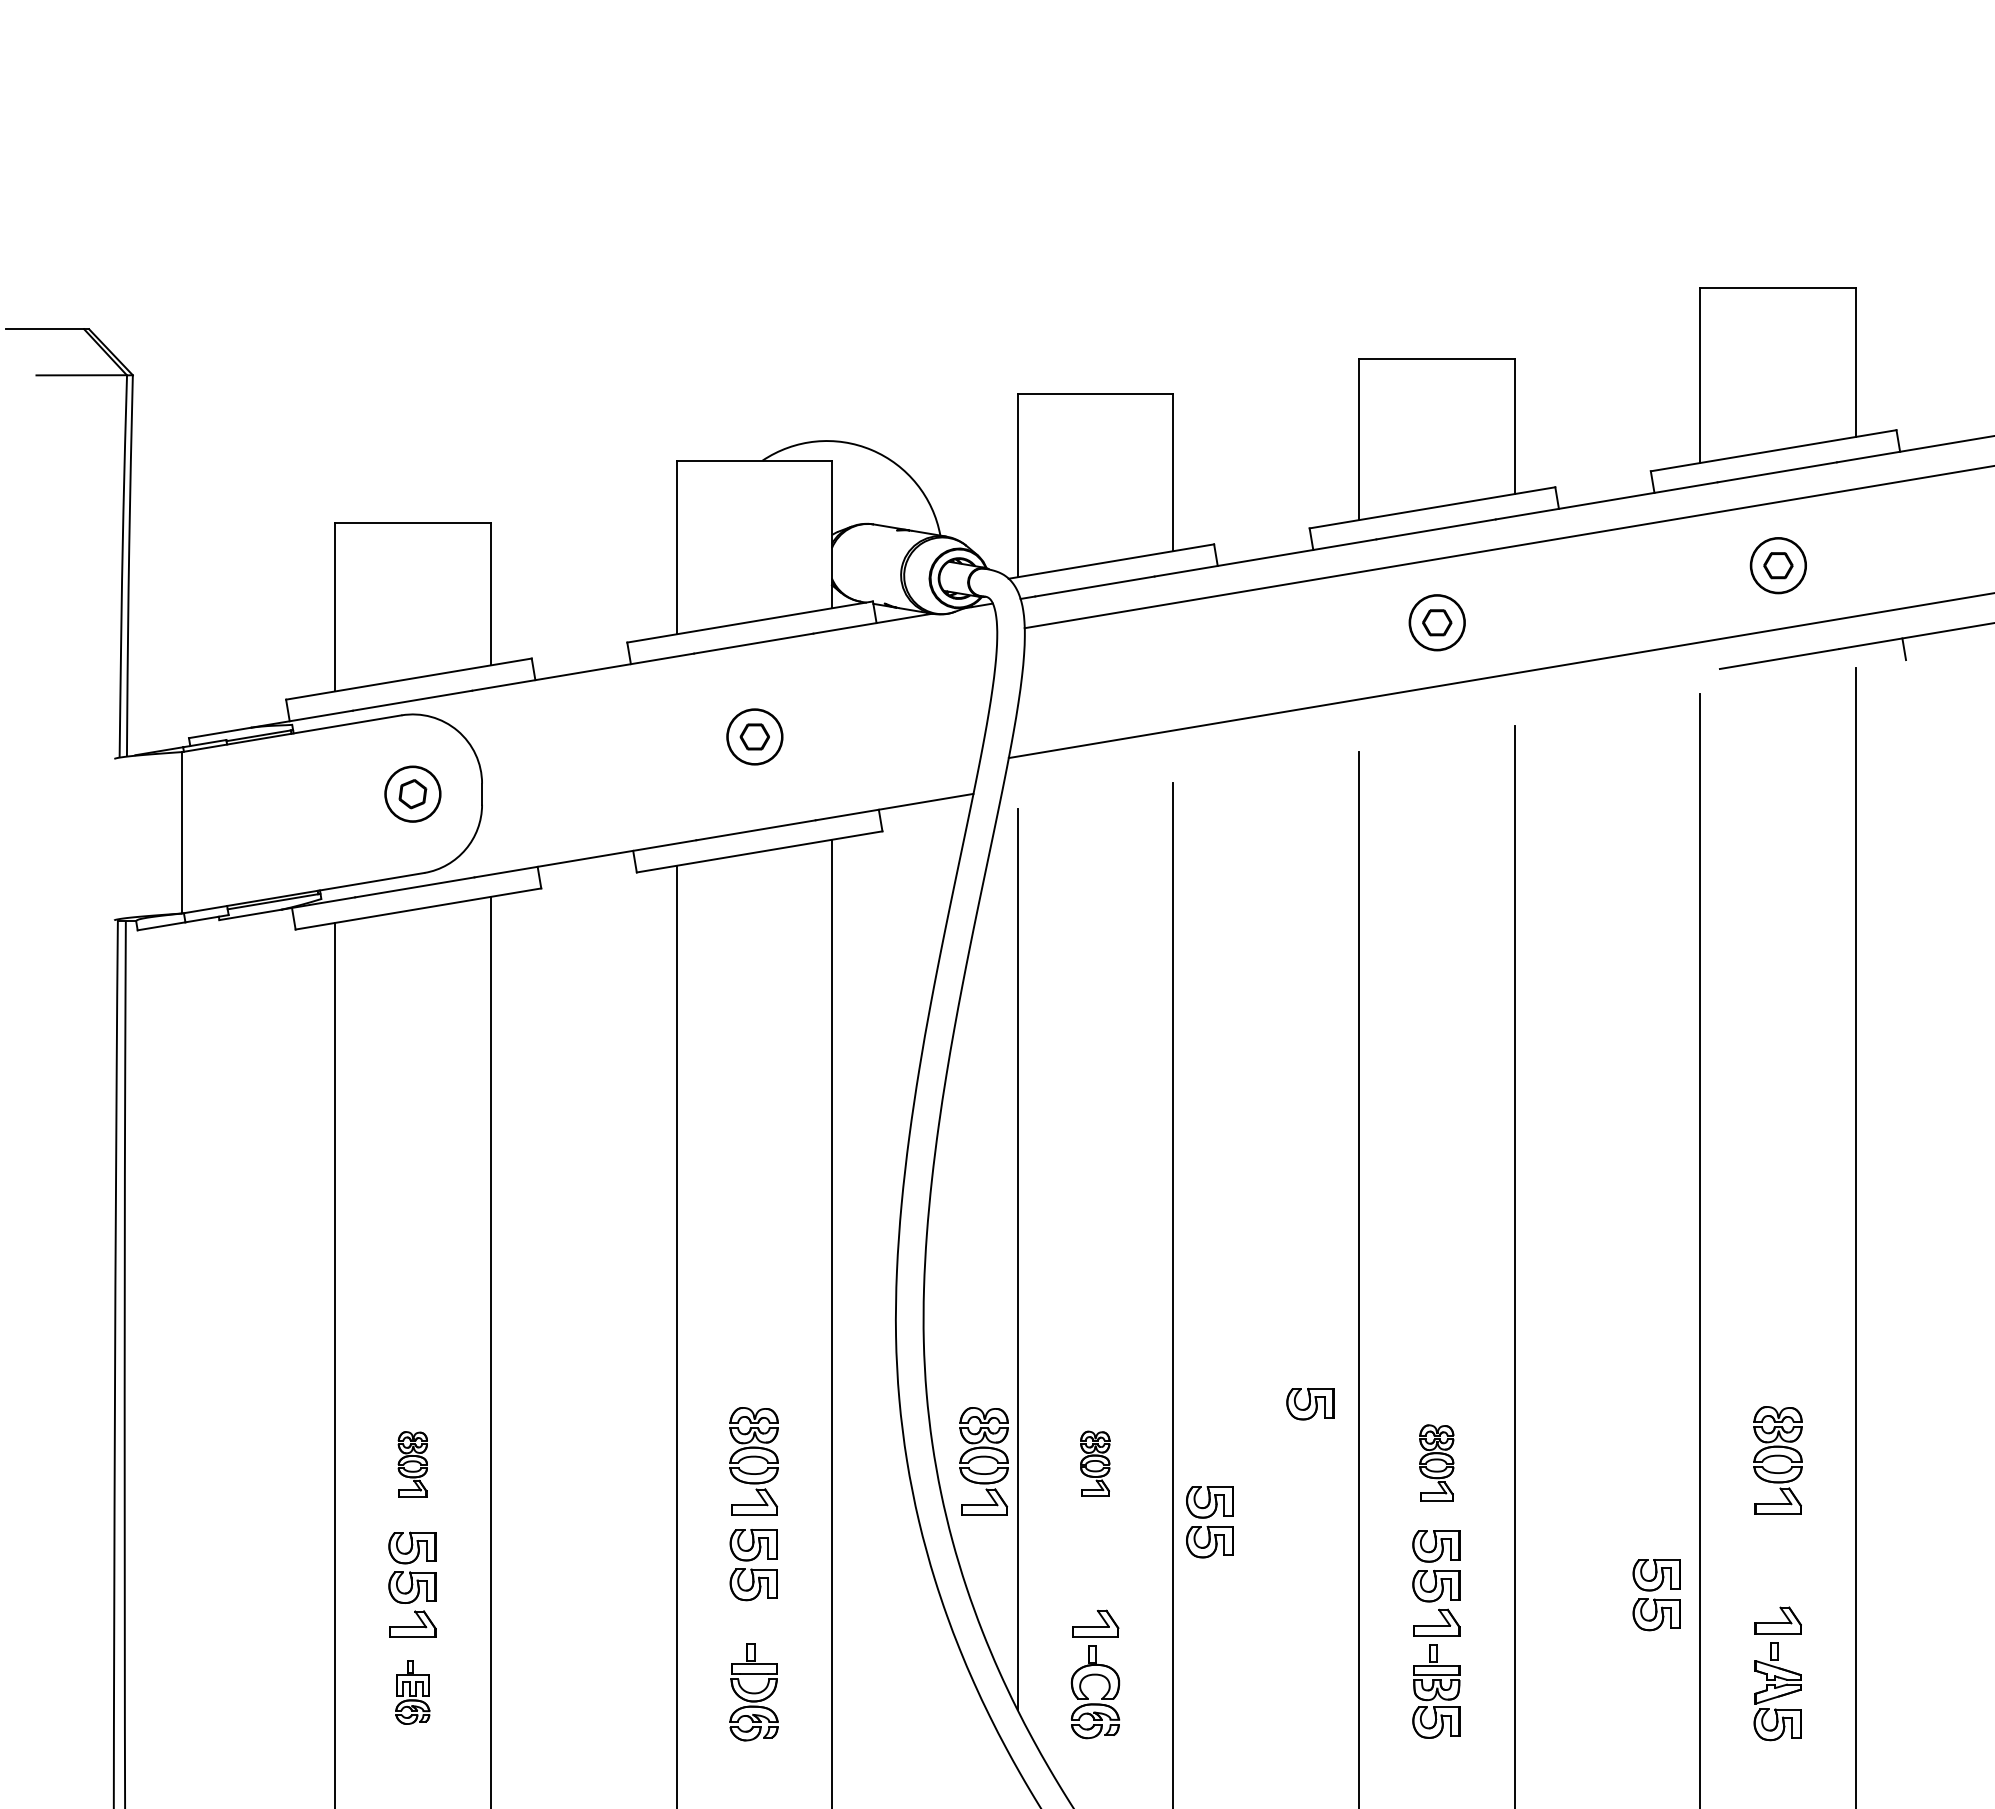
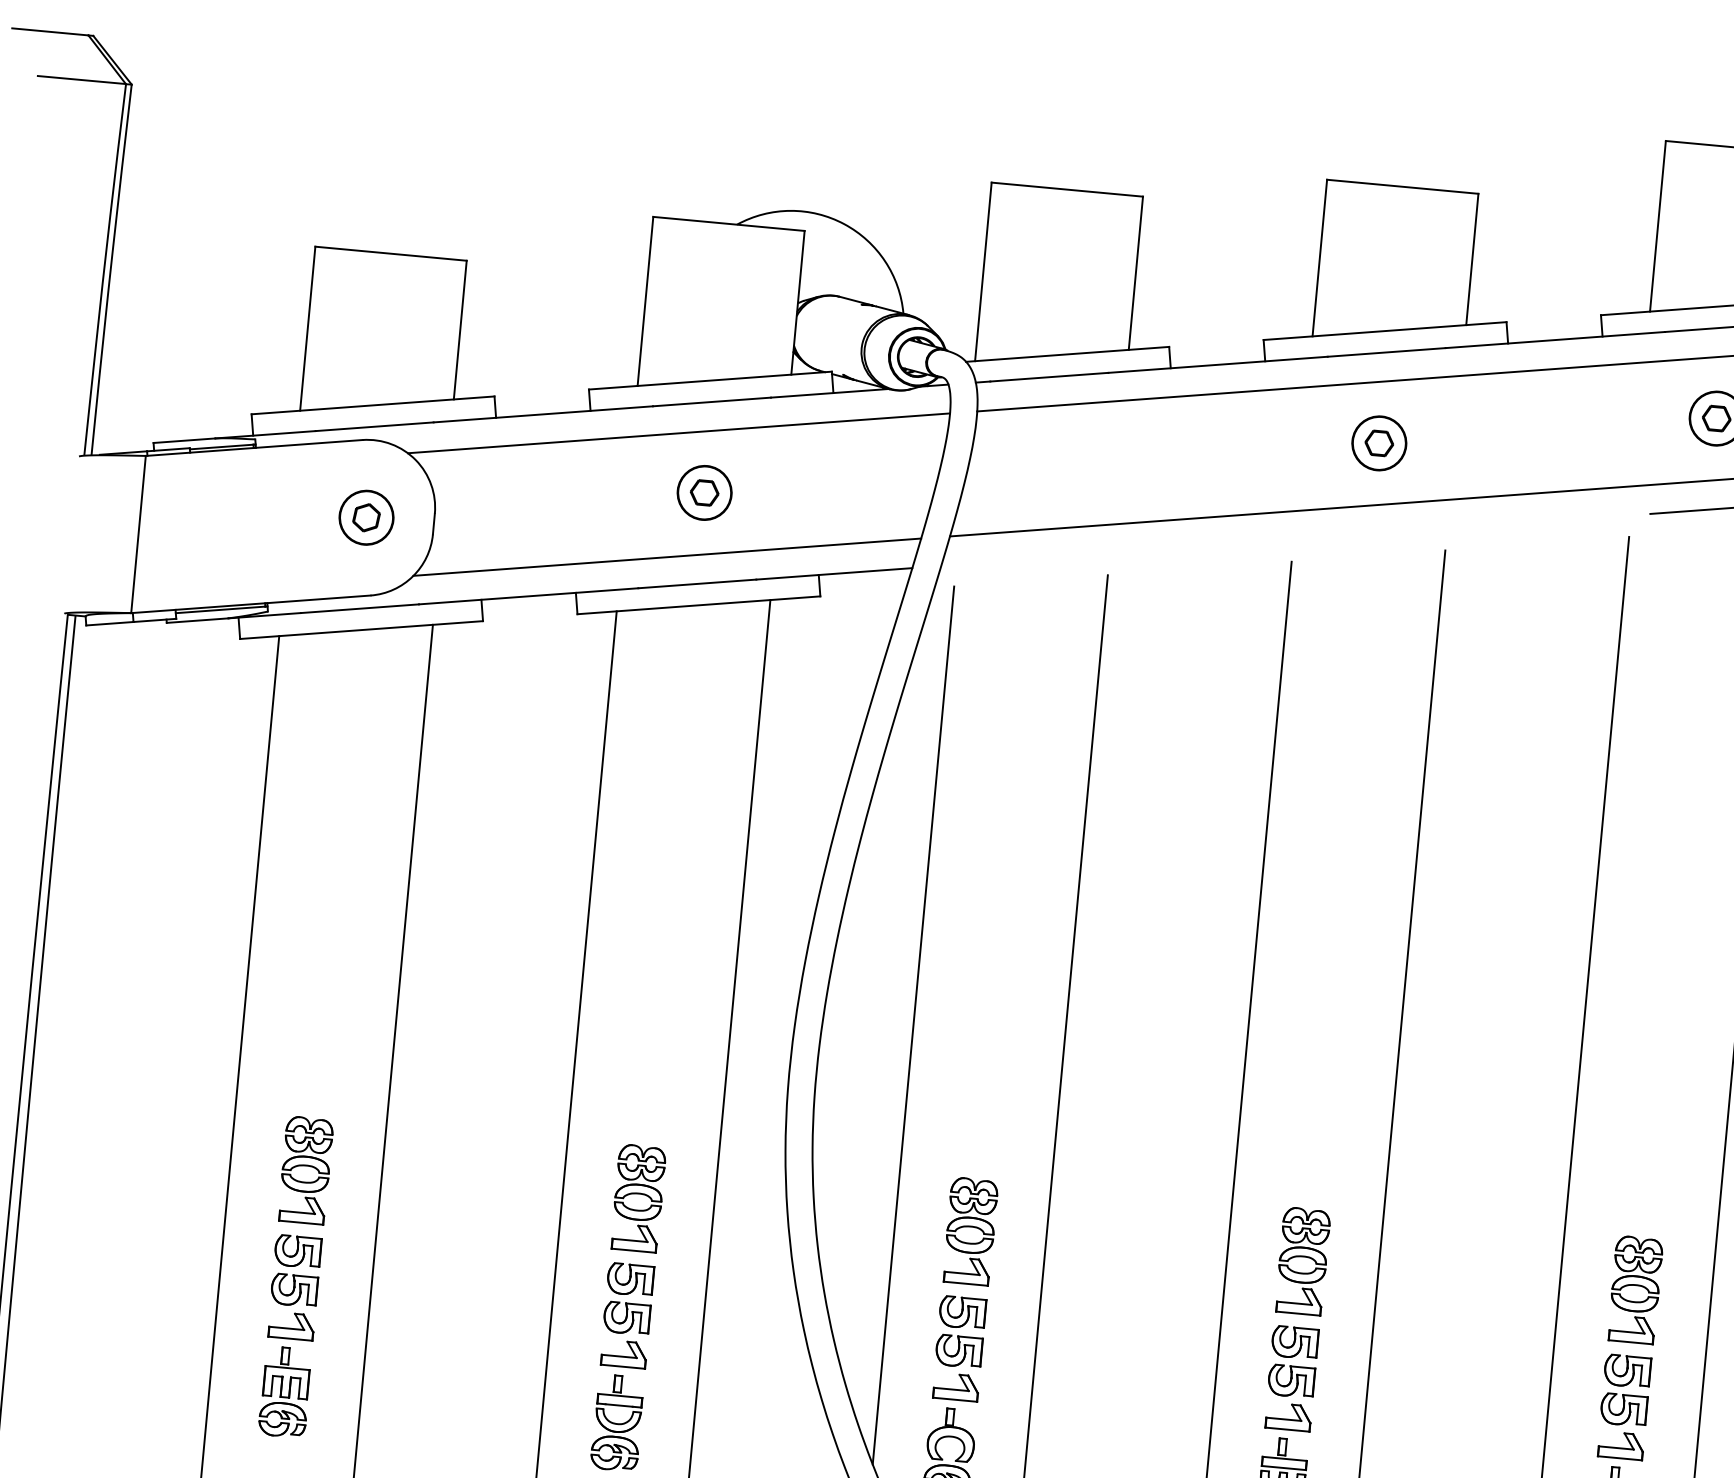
line: (722, 678) -> (678, 433), added
line: (722, 805) -> (666, 556), added
part: (1310, 1404) -> (1185, 1193), removed
part: (983, 1461) -> (861, 1219), removed
part: (1436, 1462) -> (1302, 1260), size x1.43
part: (412, 1463) -> (305, 1169), size x1.67
part: (1094, 1463) -> (969, 1231), size x1.67
part: (1209, 1522) -> (960, 1332), moved
part: (1656, 1595) -> (1625, 1391), moved
part: (754, 1620) -> (624, 1353), added
part: (412, 1692) -> (285, 1392), size x1.43

